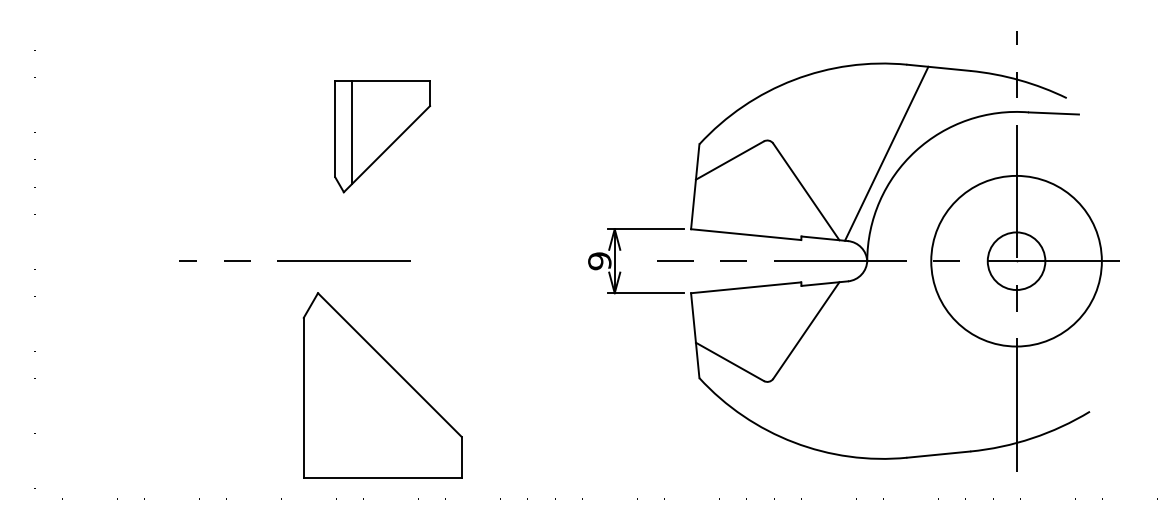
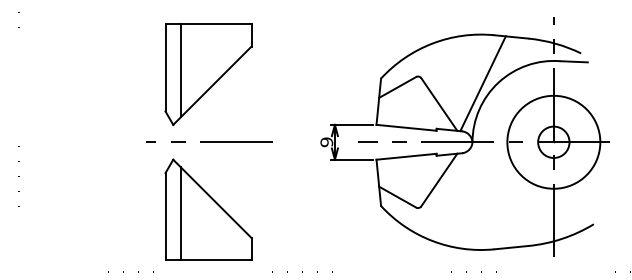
part: (382, 136) -> (208, 74), size x1.67
line: (294, 259) -> (209, 141), moved
line: (333, 391) -> (181, 213), added

